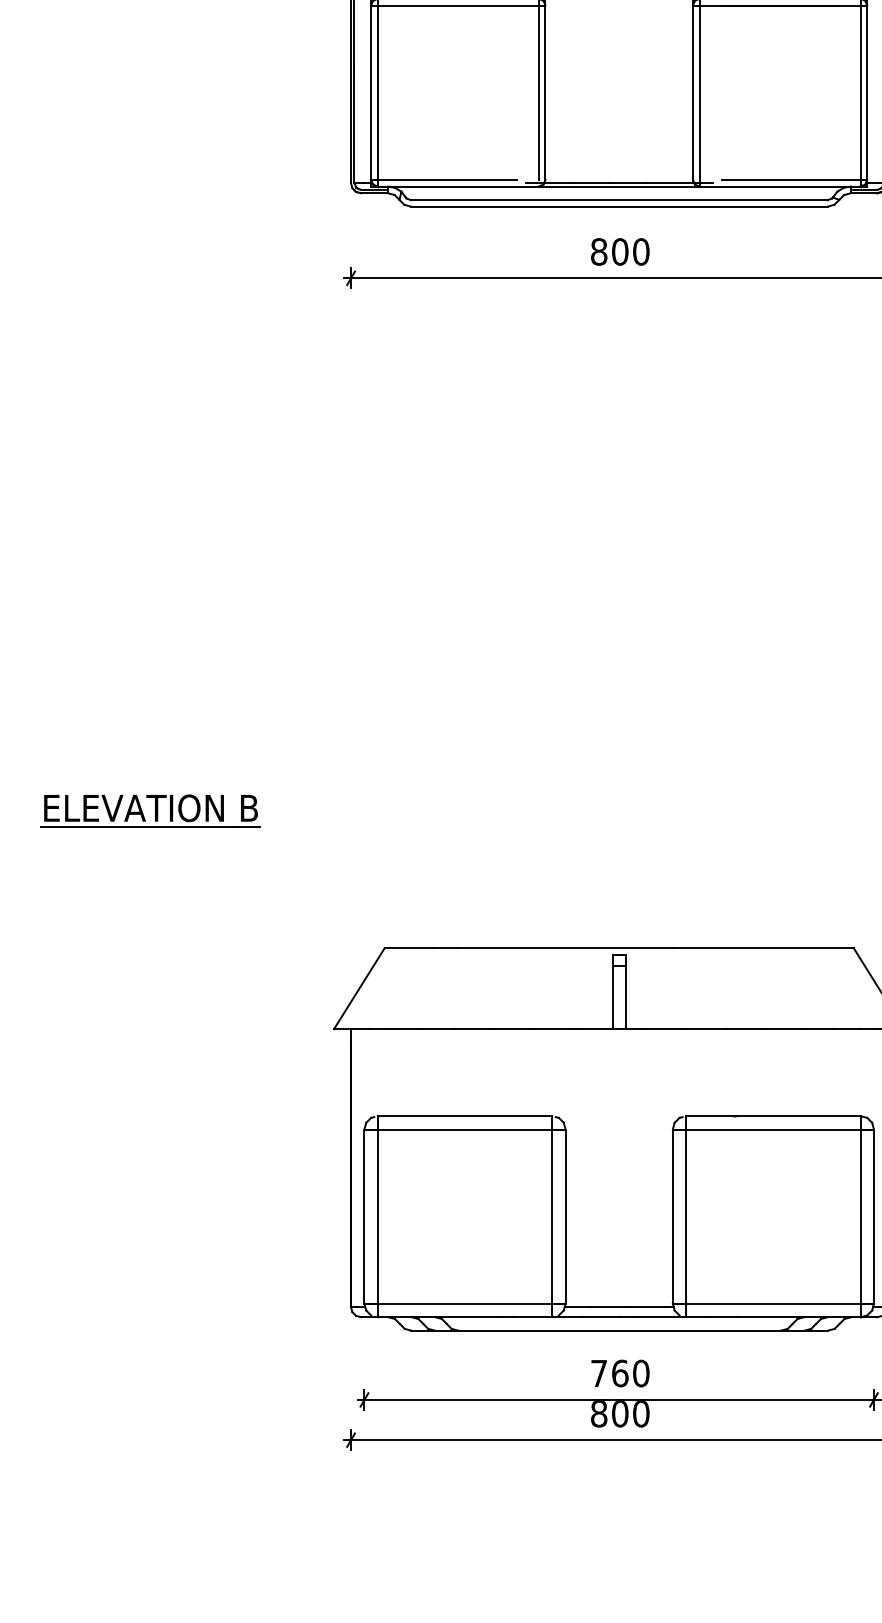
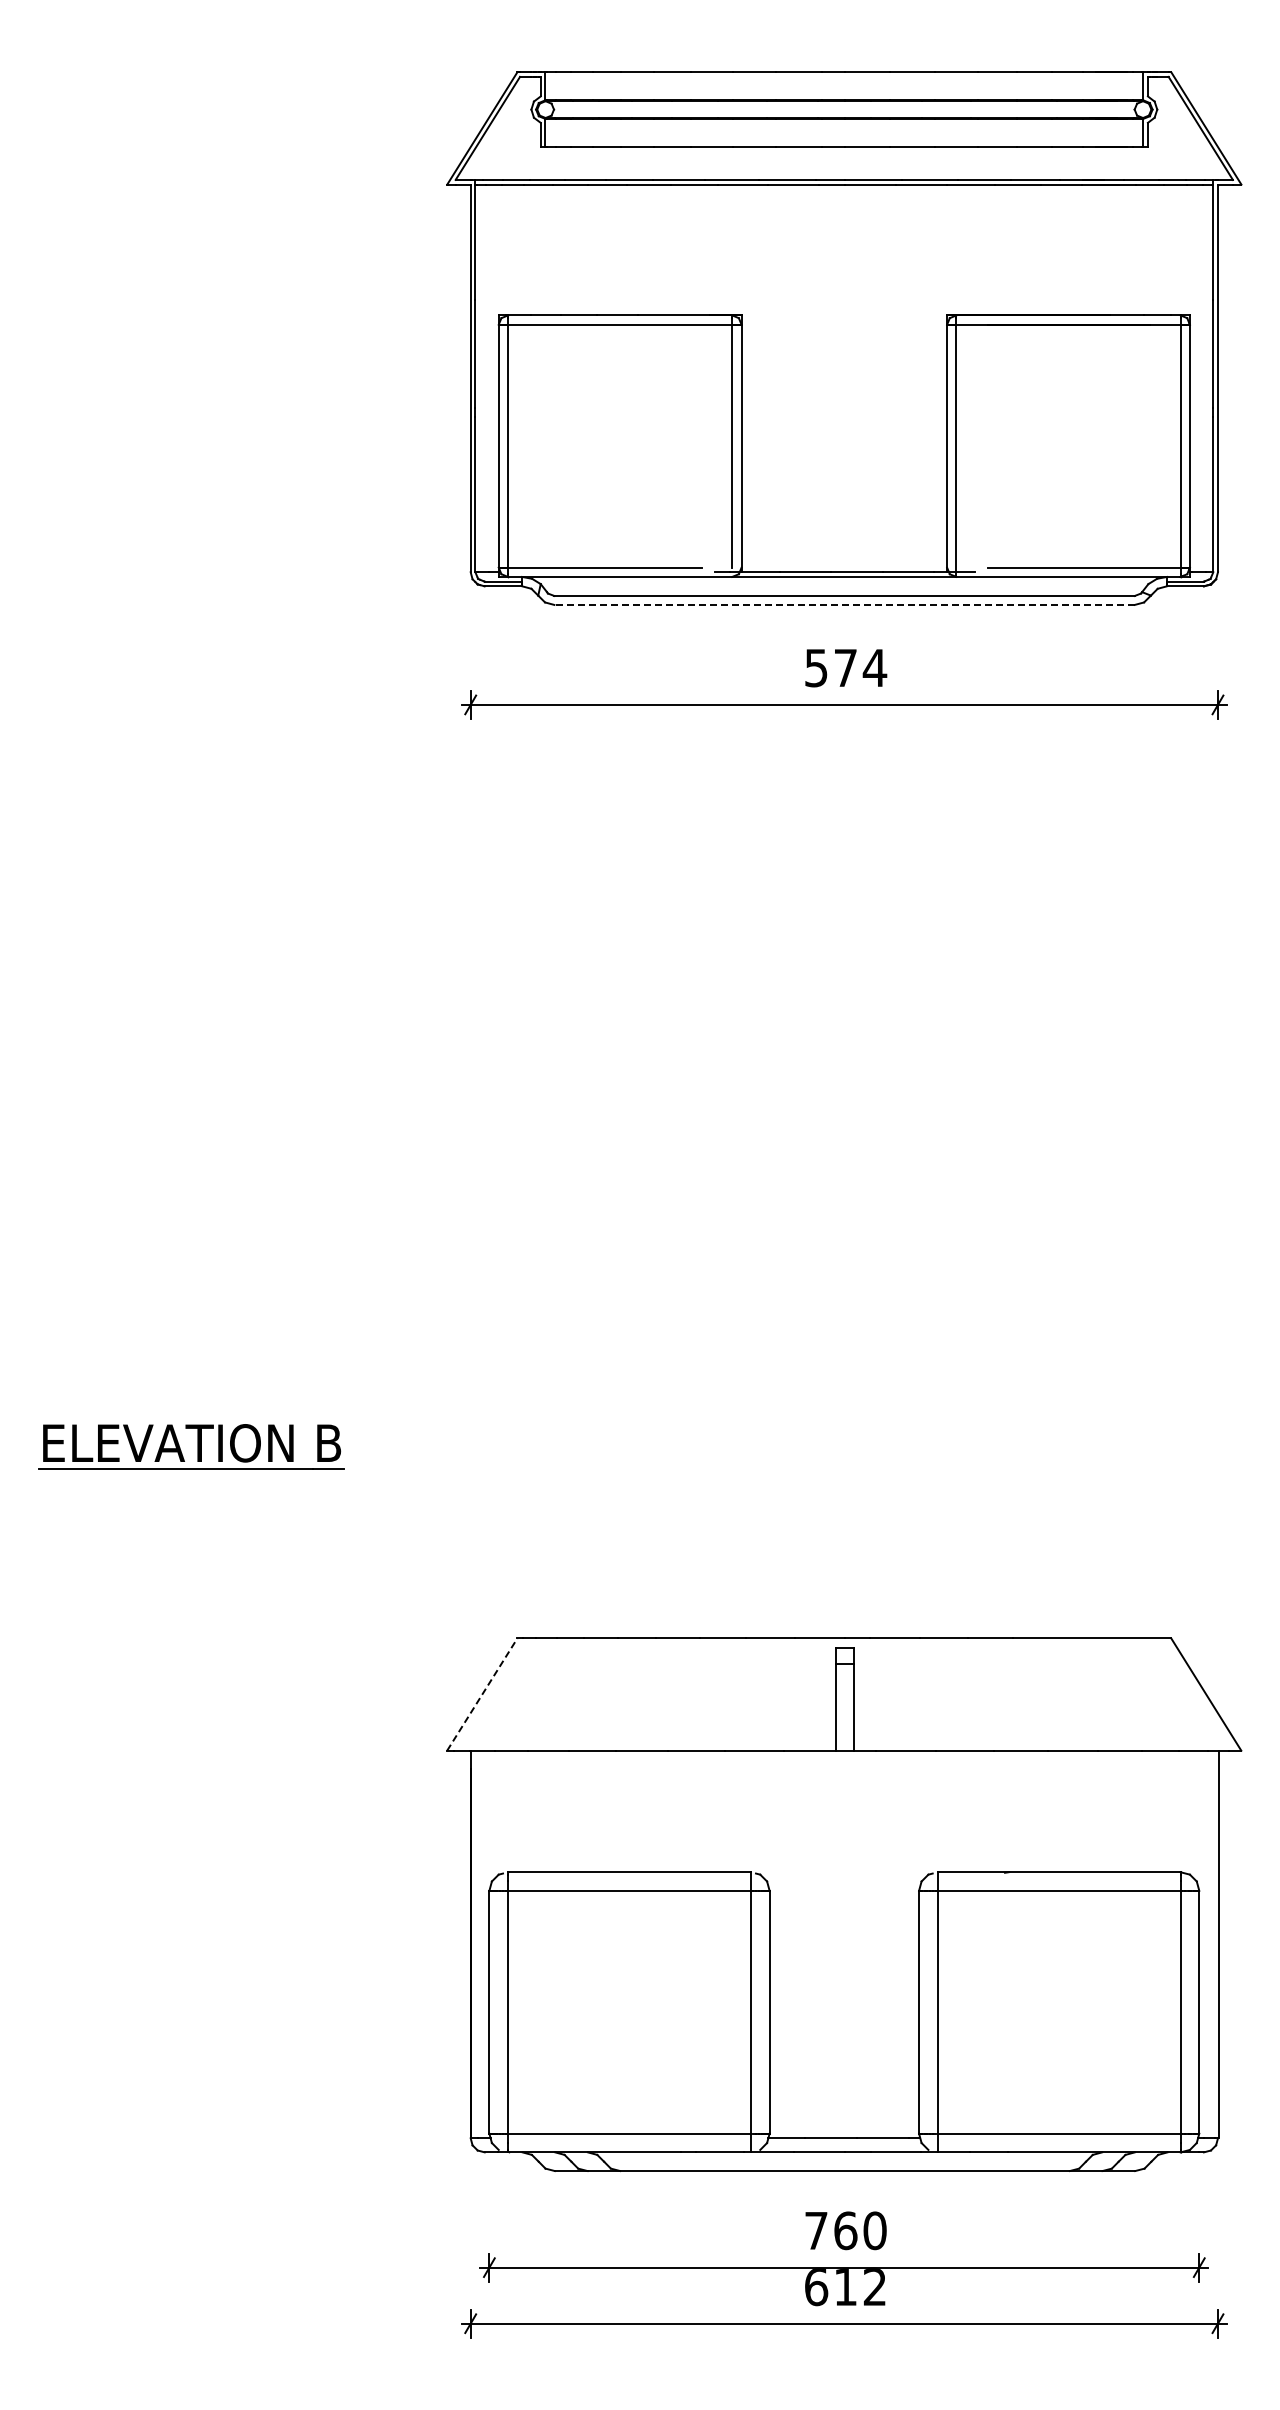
line: (619, 206) -> (844, 604), solid -> dashed
text: (620, 251) -> (846, 667), 800 -> 574
line: (359, 988) -> (482, 1694), solid -> dashed
text: (620, 1414) -> (845, 2287), 800 -> 612

